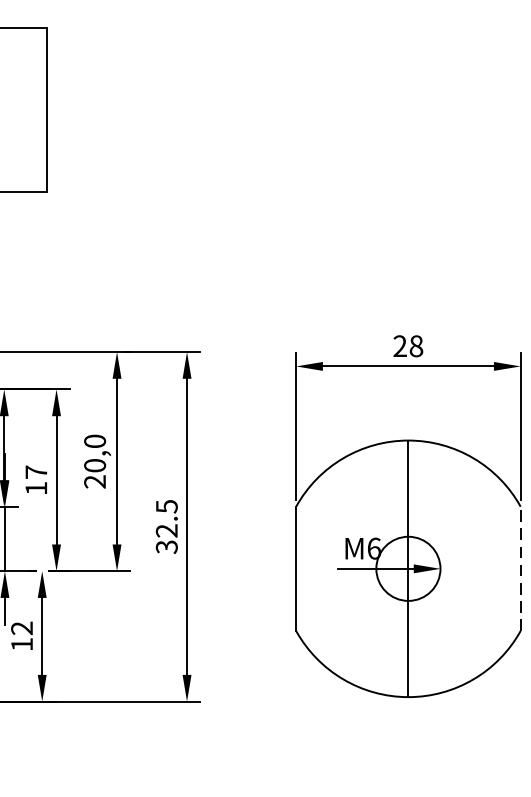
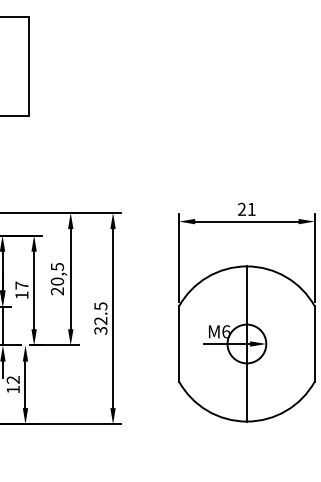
text: (415, 346) -> (251, 209), 28 -> 21
text: (93, 442) -> (56, 267), 20,0 -> 20,5
line: (520, 569) -> (314, 344), dashed -> solid

